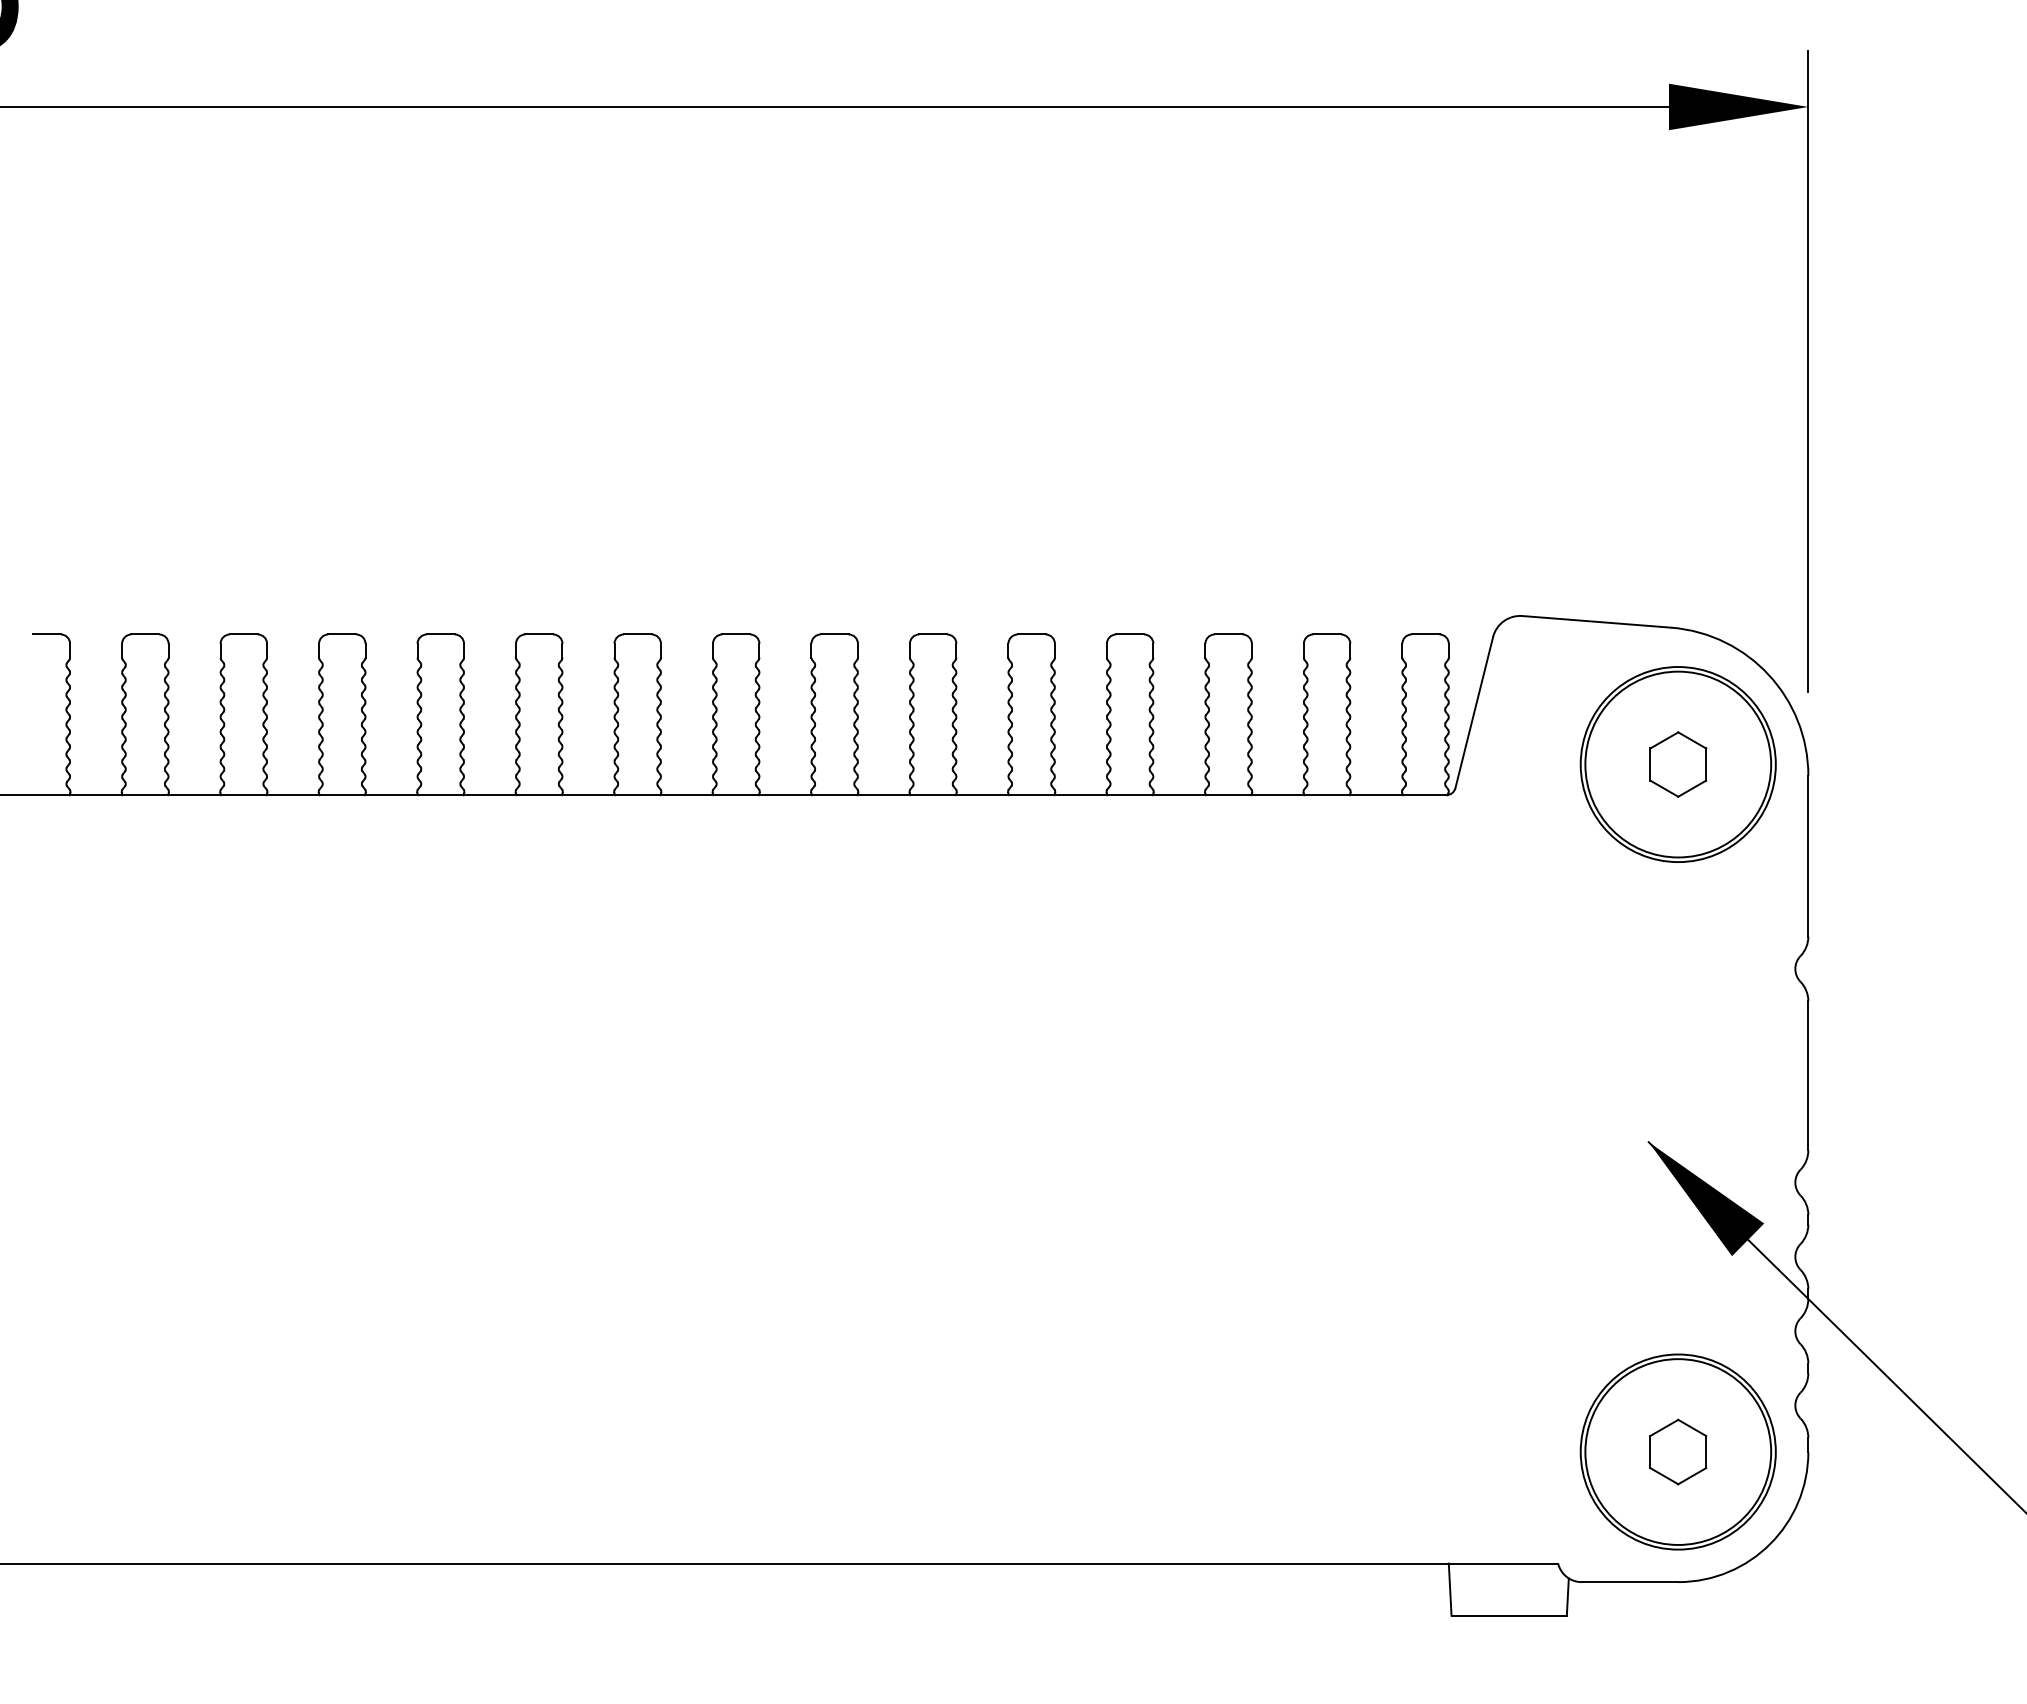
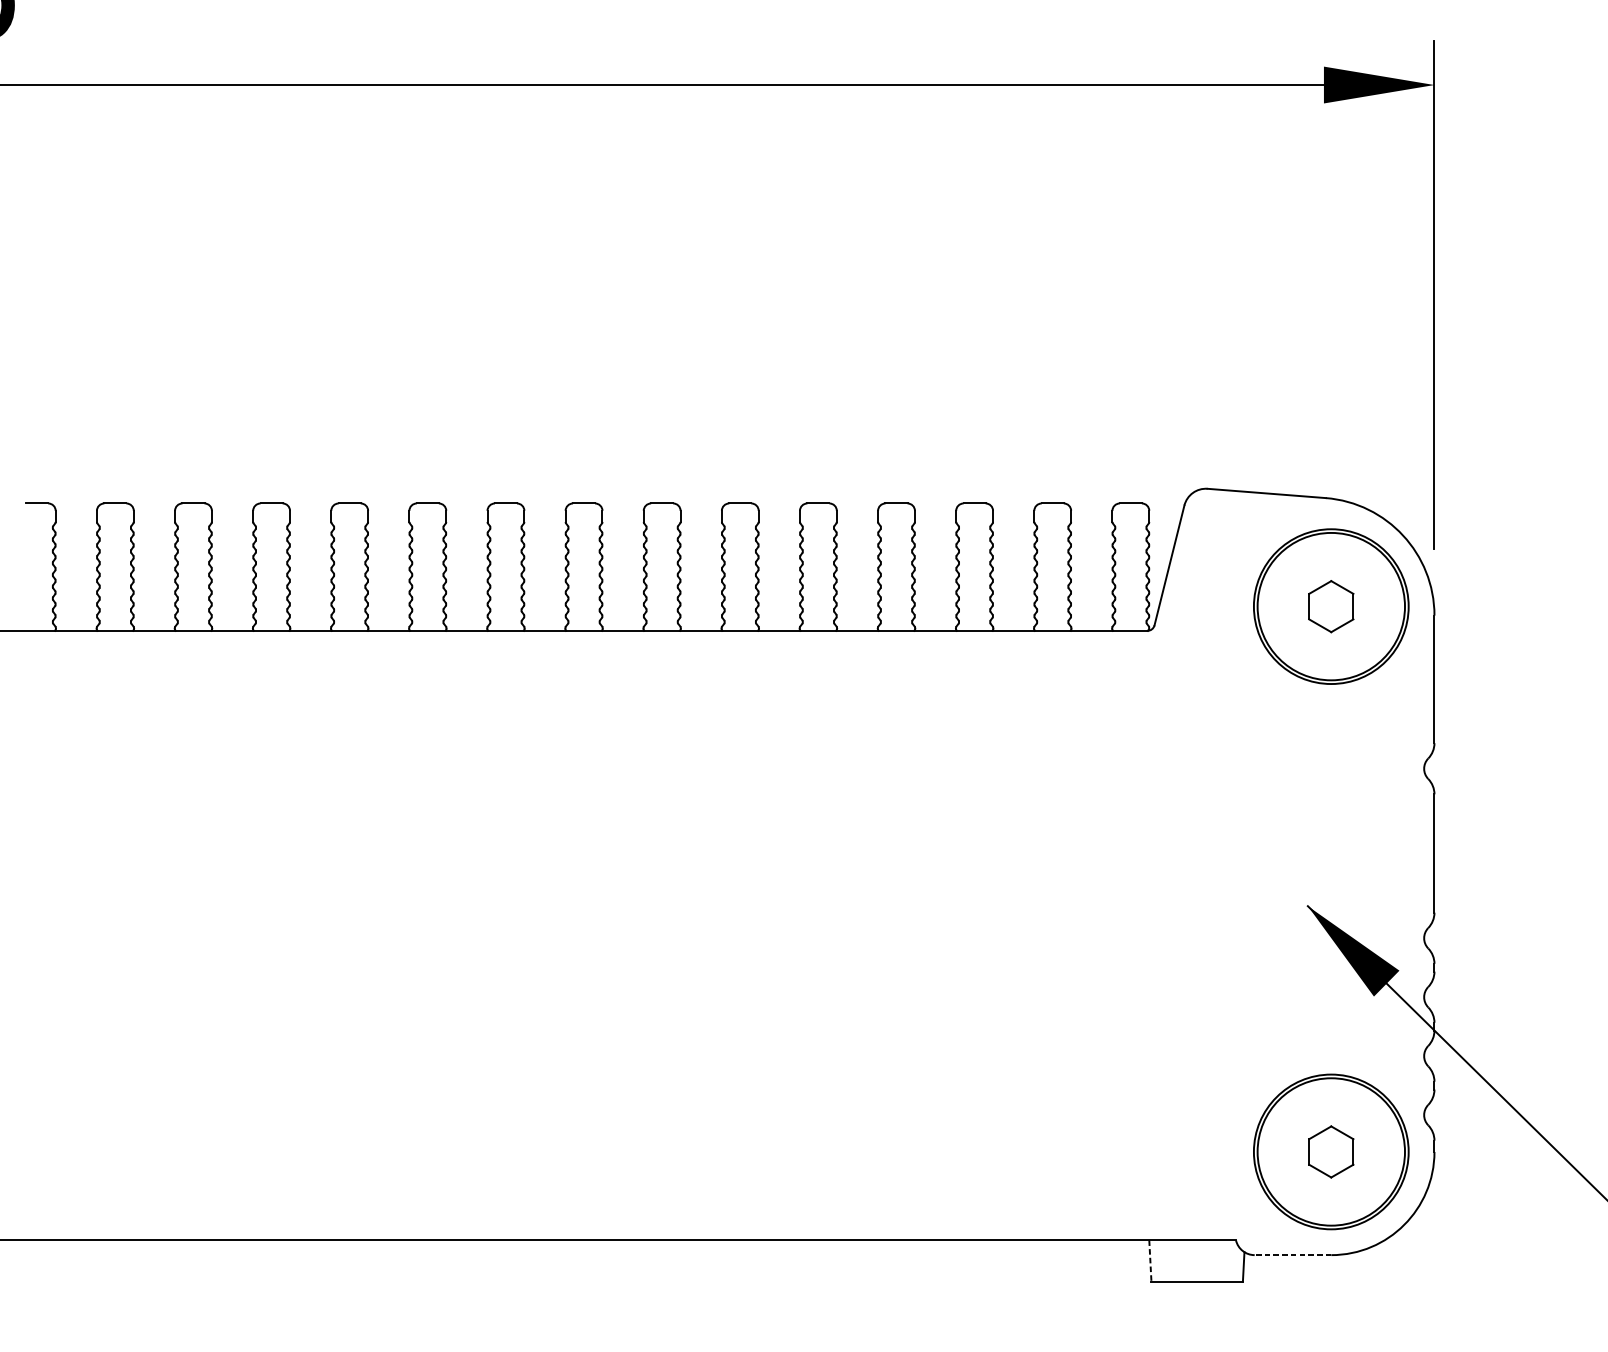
line: (1629, 1582) -> (1292, 1255), solid -> dashed
line: (1450, 1590) -> (1150, 1261), solid -> dashed

